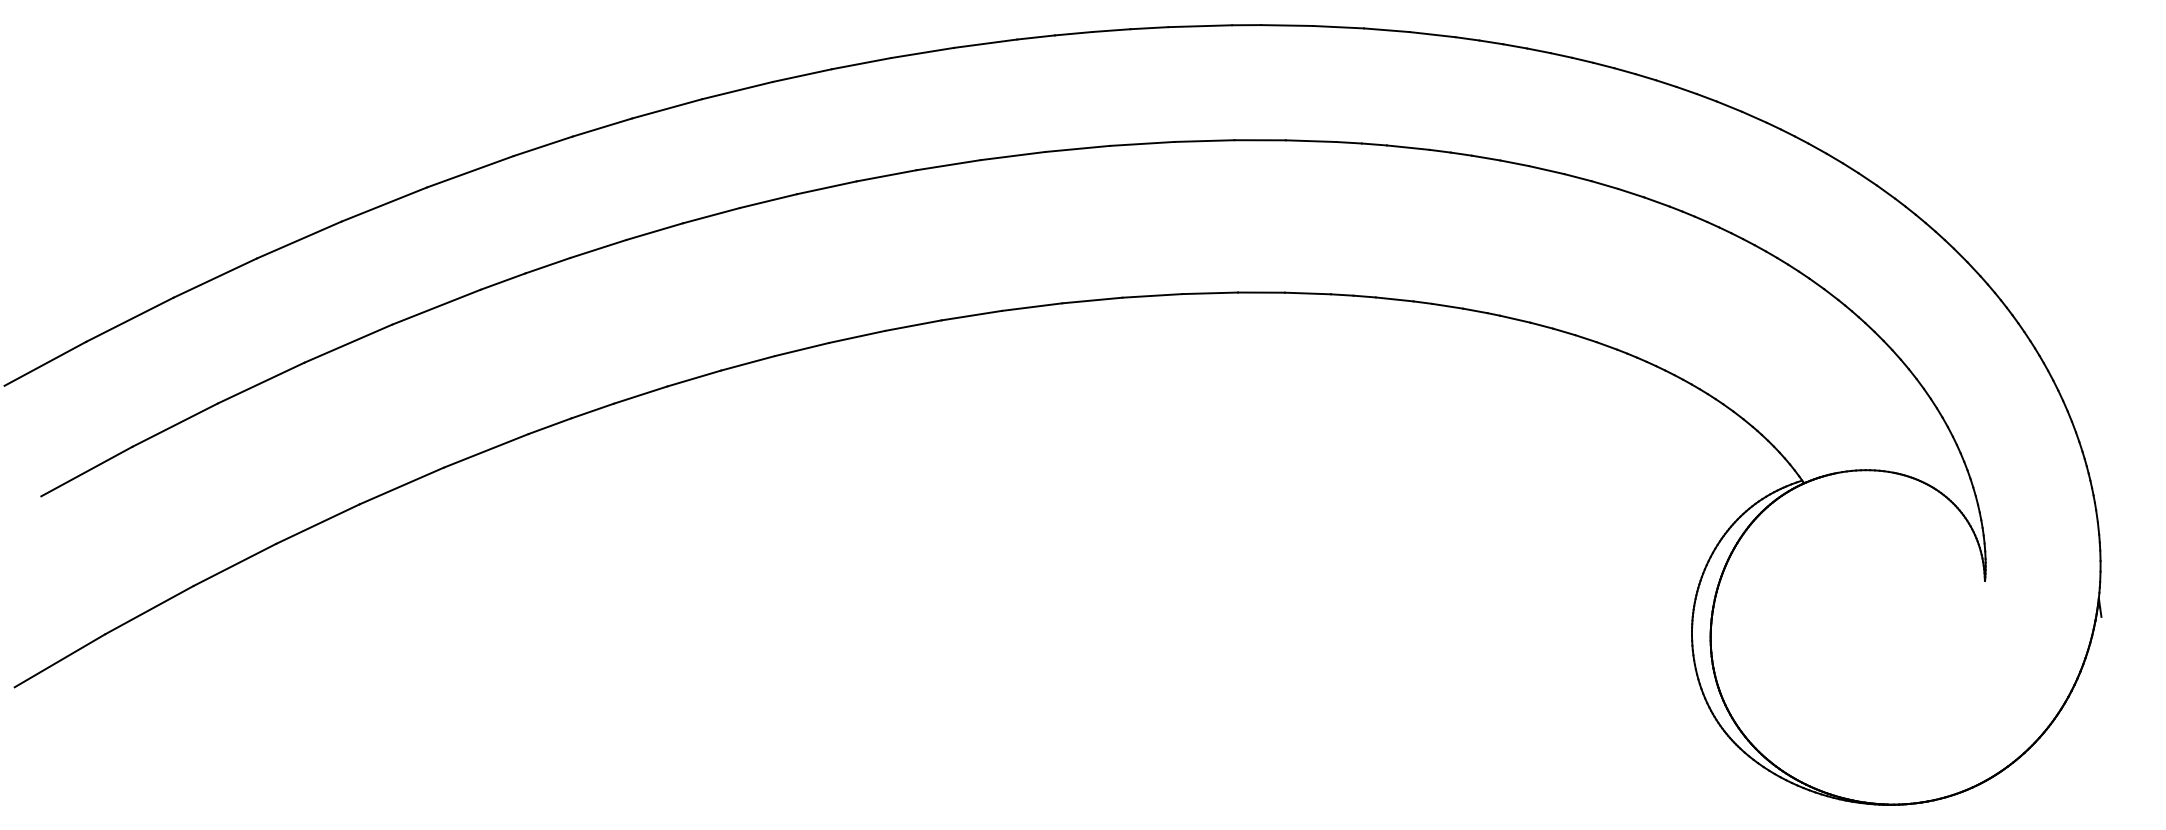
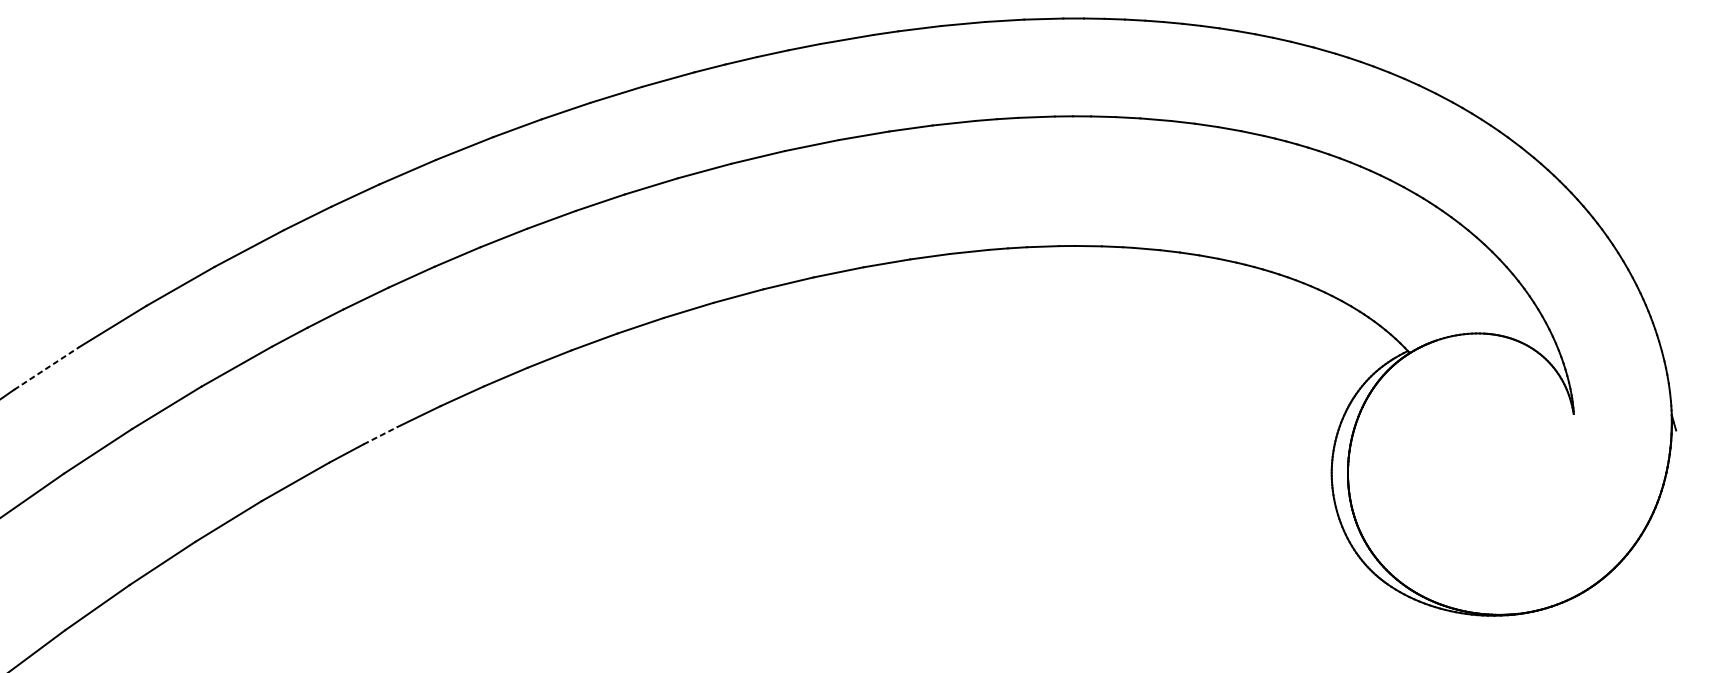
line: (215, 277) -> (47, 367), solid -> dashed
line: (592, 411) -> (380, 436), solid -> dashed

